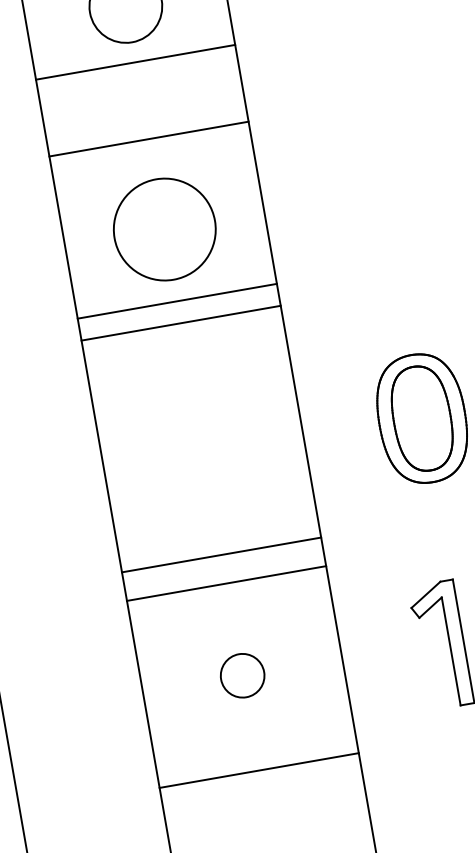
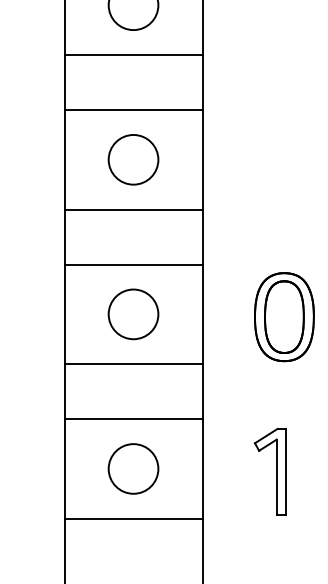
line: (135, 61) -> (133, 54), moved
line: (149, 139) -> (133, 110), moved
circle: (164, 229) -> (133, 159), size x0.71
line: (181, 322) -> (133, 264), moved
circle: (203, 452) -> (133, 314), added
line: (221, 555) -> (133, 419), moved
line: (226, 584) -> (133, 364), moved
circle: (242, 675) -> (133, 468), size x1.67
line: (259, 770) -> (133, 518), moved

